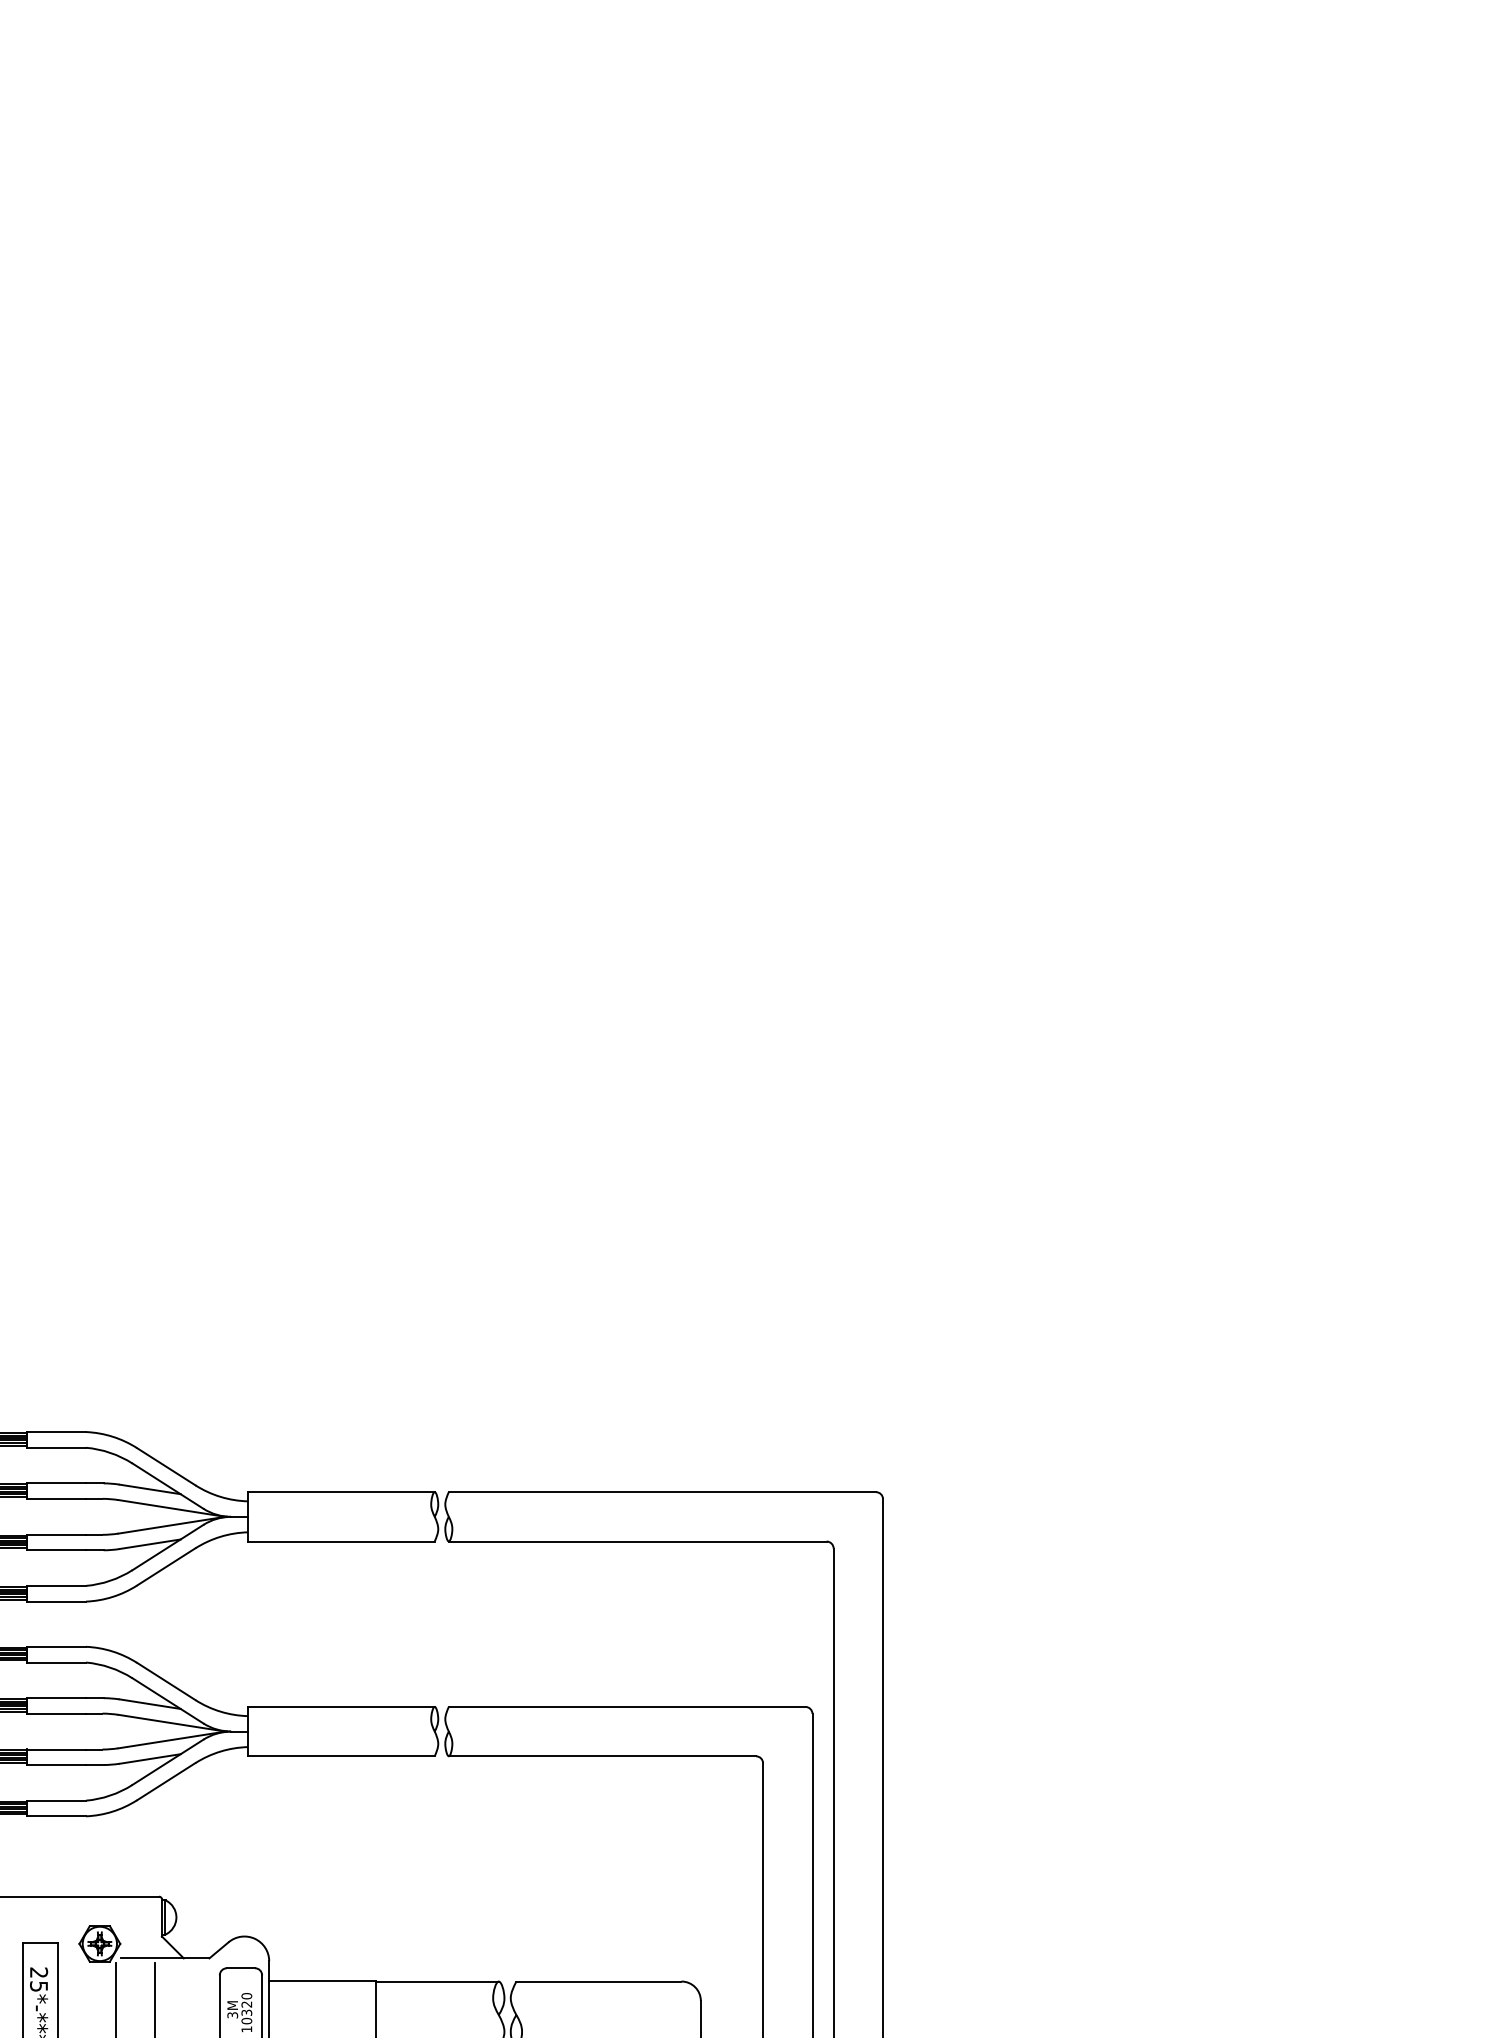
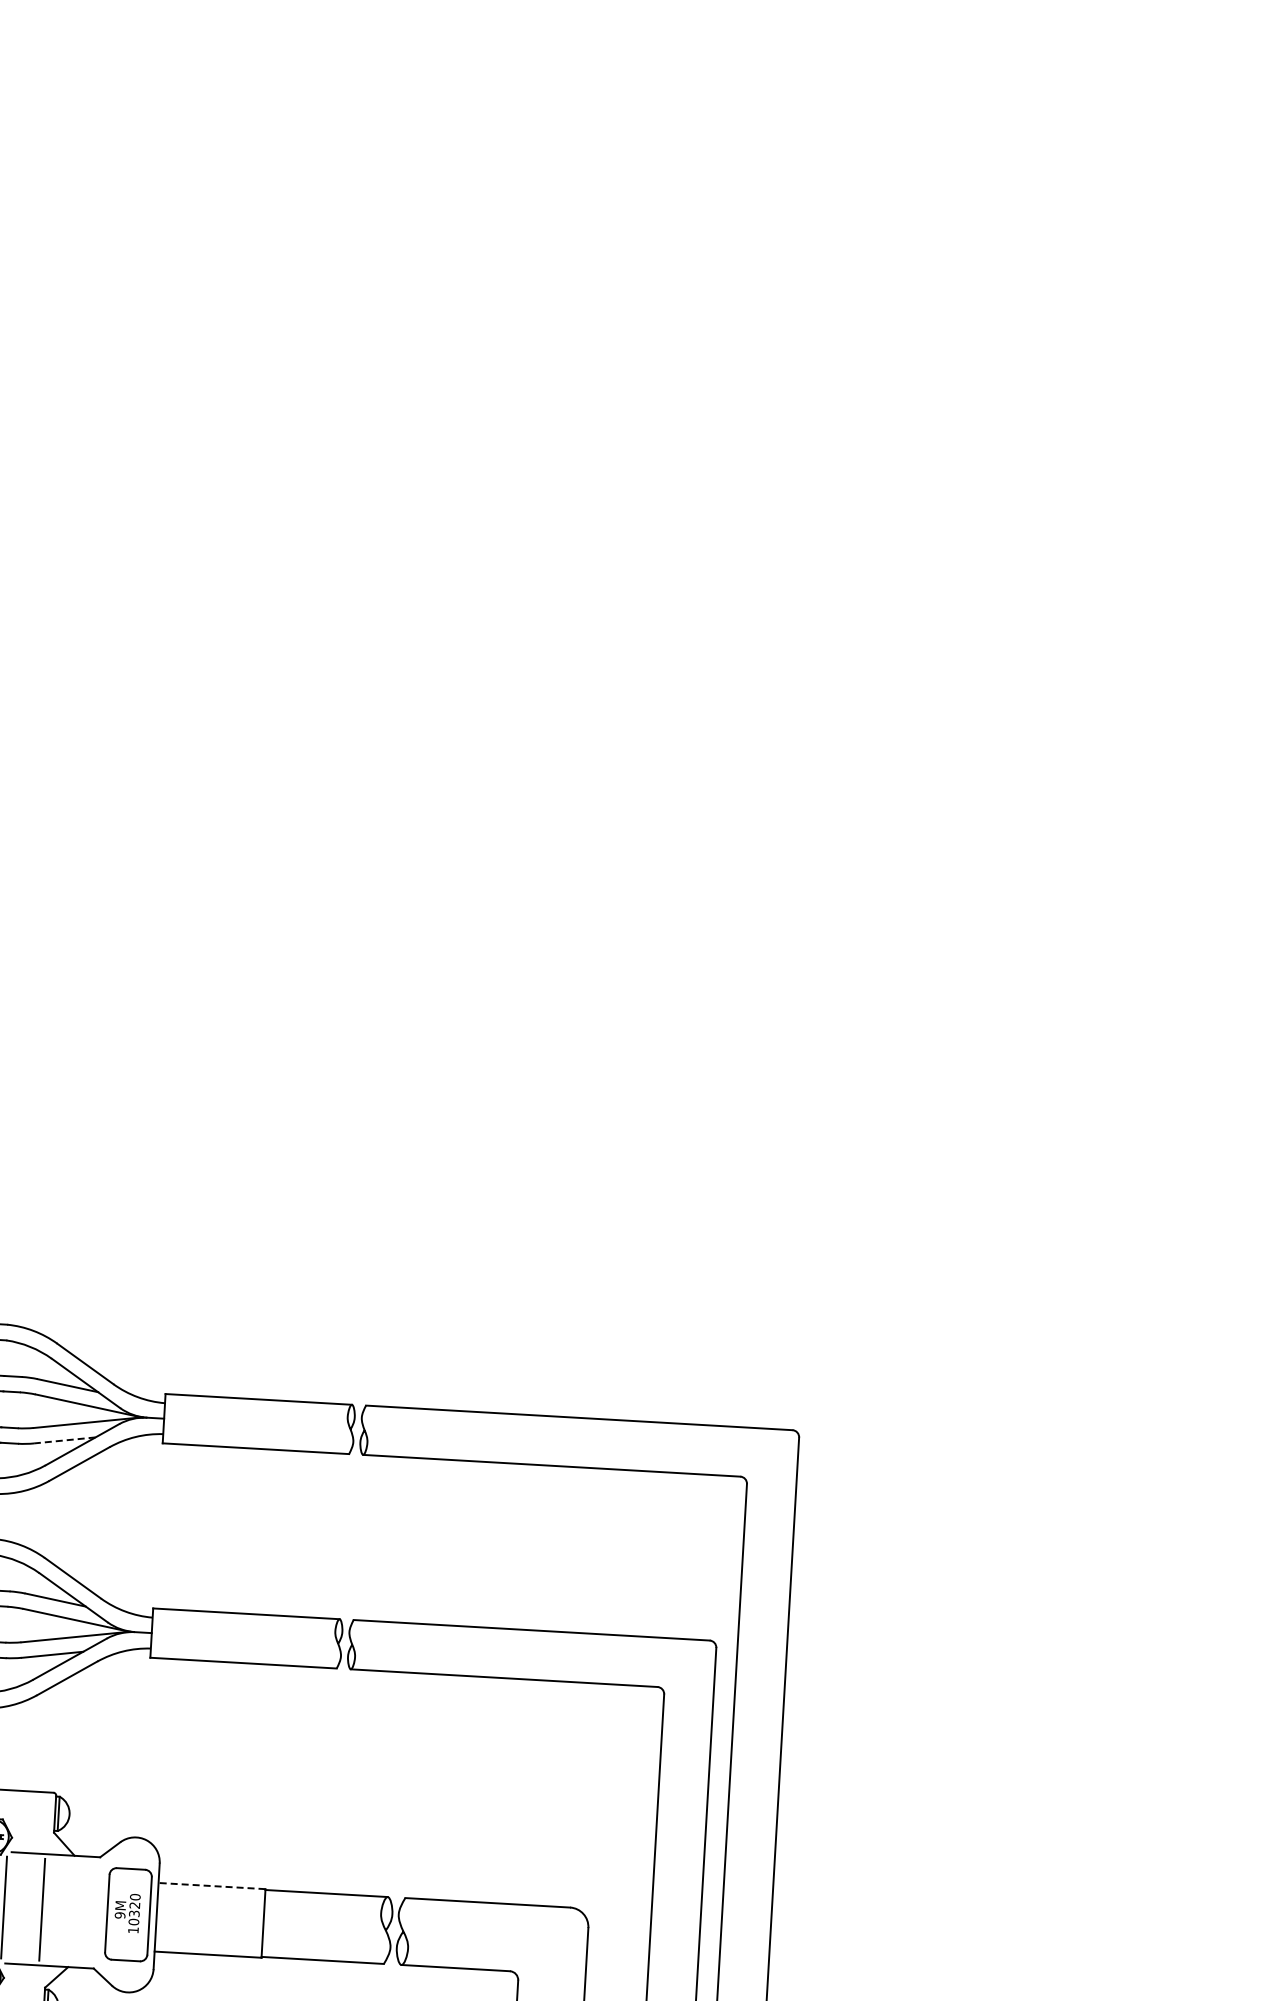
line: (150, 1544) -> (65, 1440), solid -> dashed
line: (322, 1980) -> (211, 1885), solid -> dashed
text: (232, 2015) -> (119, 1915), 3M -> 9M

